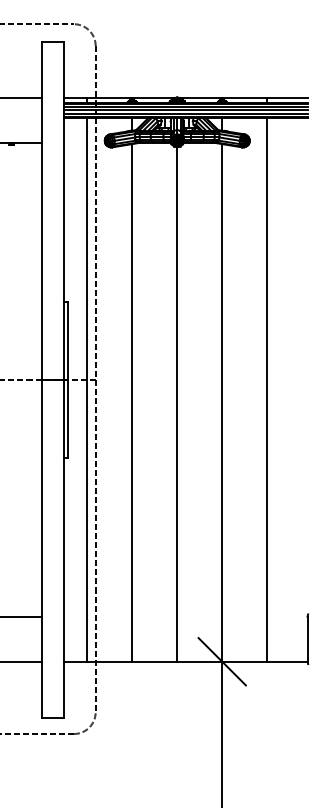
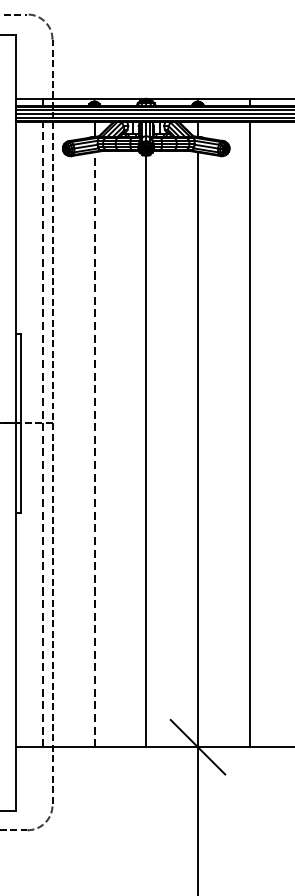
line: (87, 389) -> (43, 434), solid -> dashed
line: (132, 402) -> (94, 449), solid -> dashed

